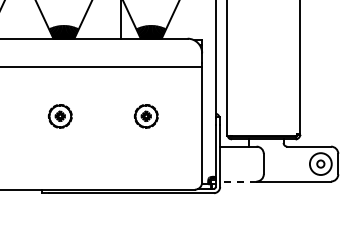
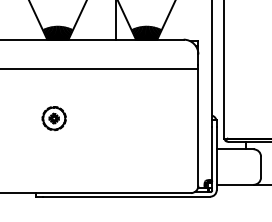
part: (145, 116) -> (140, 118), removed
line: (237, 181) -> (234, 184), dashed -> solid

